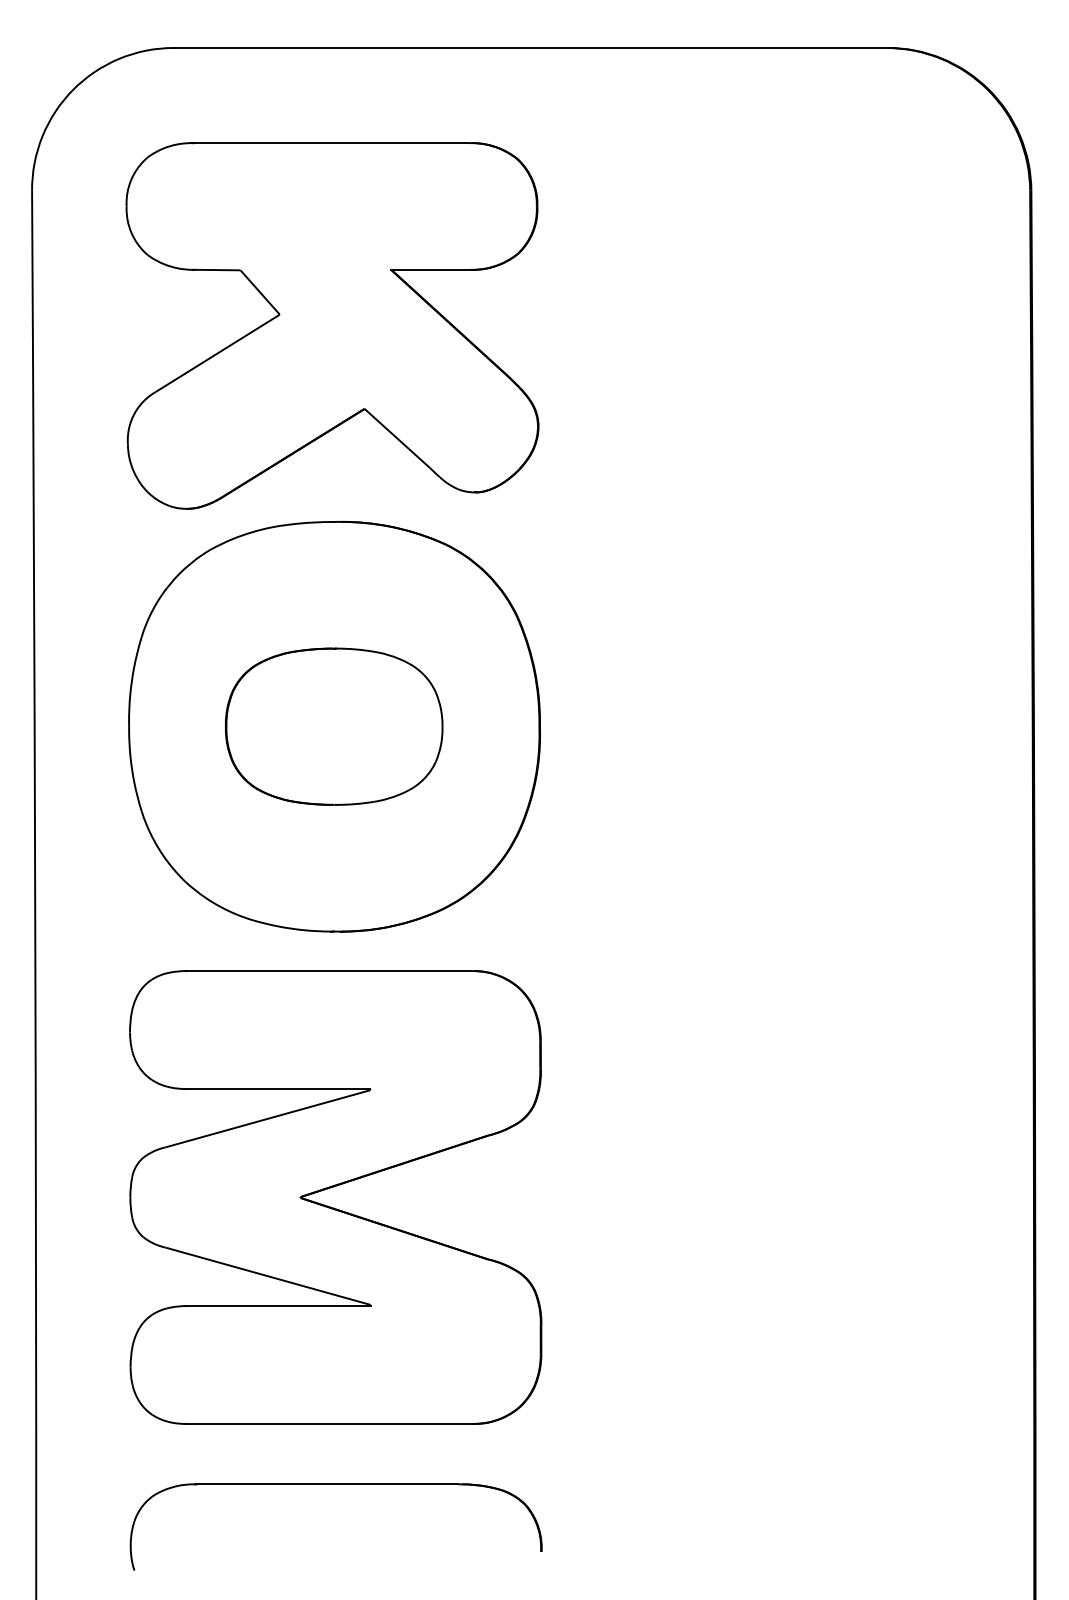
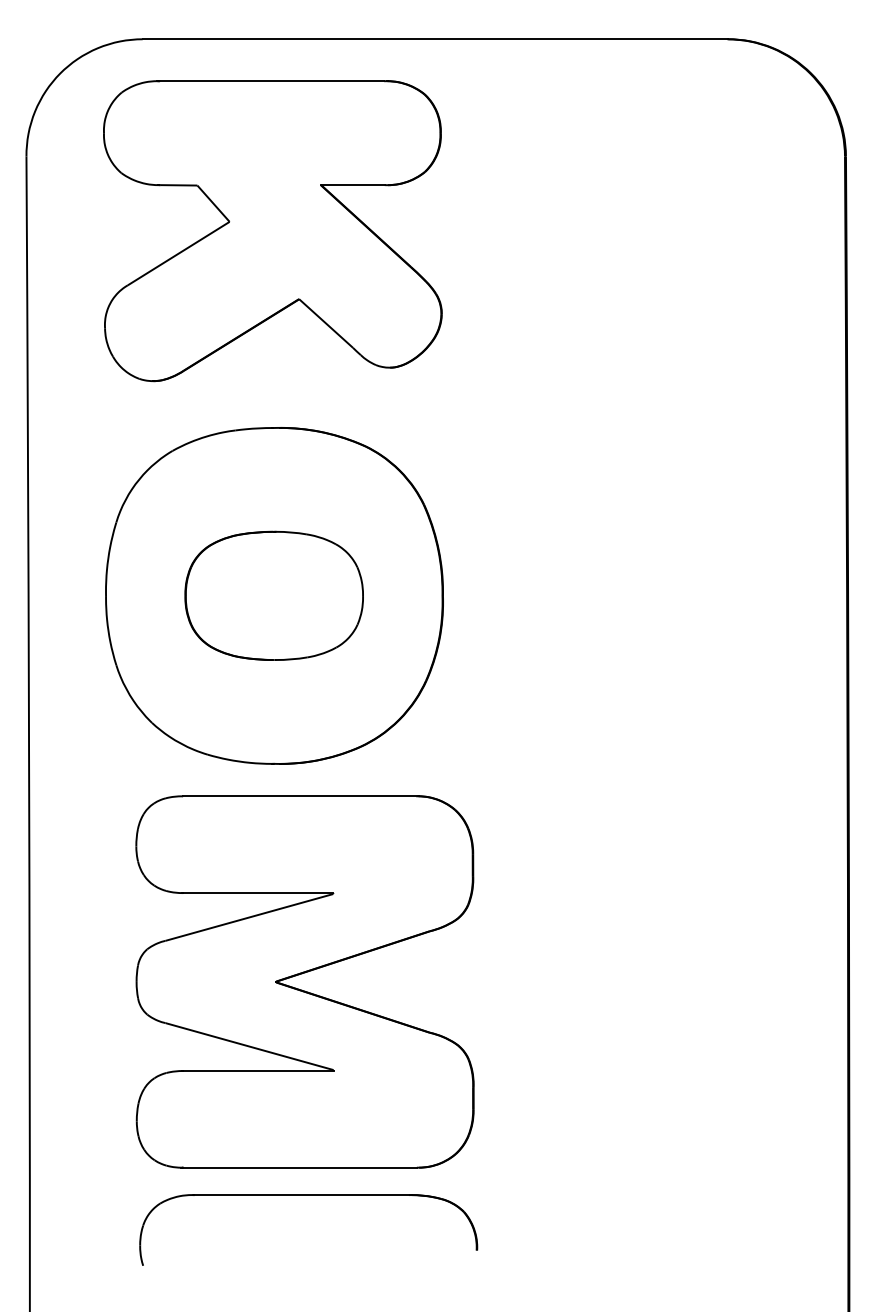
part: (332, 325) -> (272, 230), moved
part: (333, 1187) -> (303, 973), moved
part: (335, 1484) -> (308, 1195), moved

